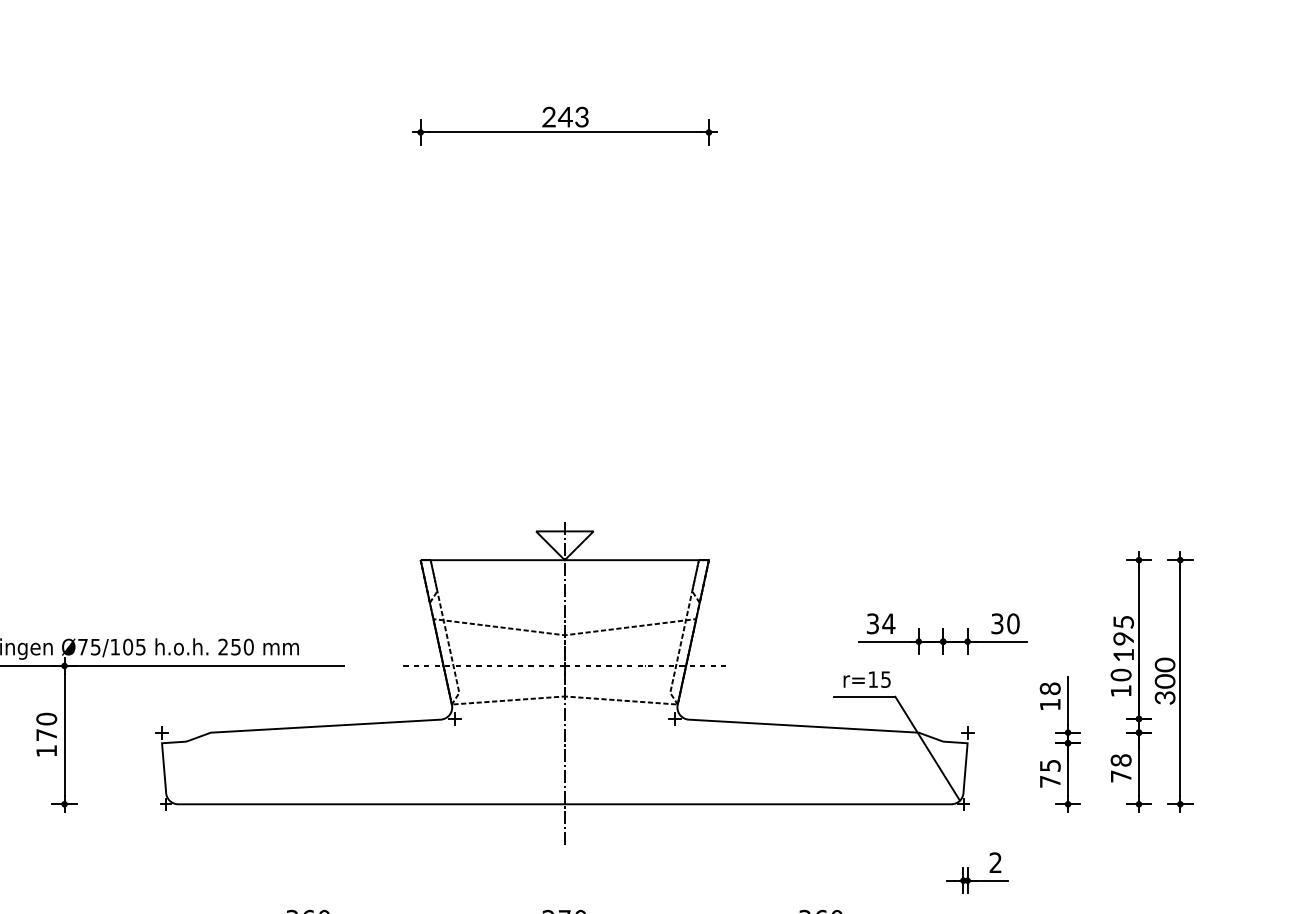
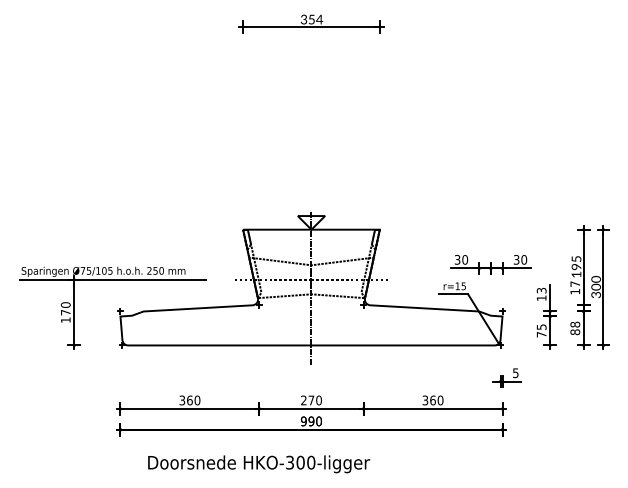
text: (564, 116) -> (311, 19), 243 -> 354
text: (889, 623) -> (465, 259), 34 -> 30
text: (1121, 675) -> (575, 284), 10 -> 17
text: (1049, 688) -> (541, 290), 18 -> 13
text: (1121, 776) -> (575, 332), 78 -> 88
text: (995, 863) -> (515, 373), 2 -> 5

